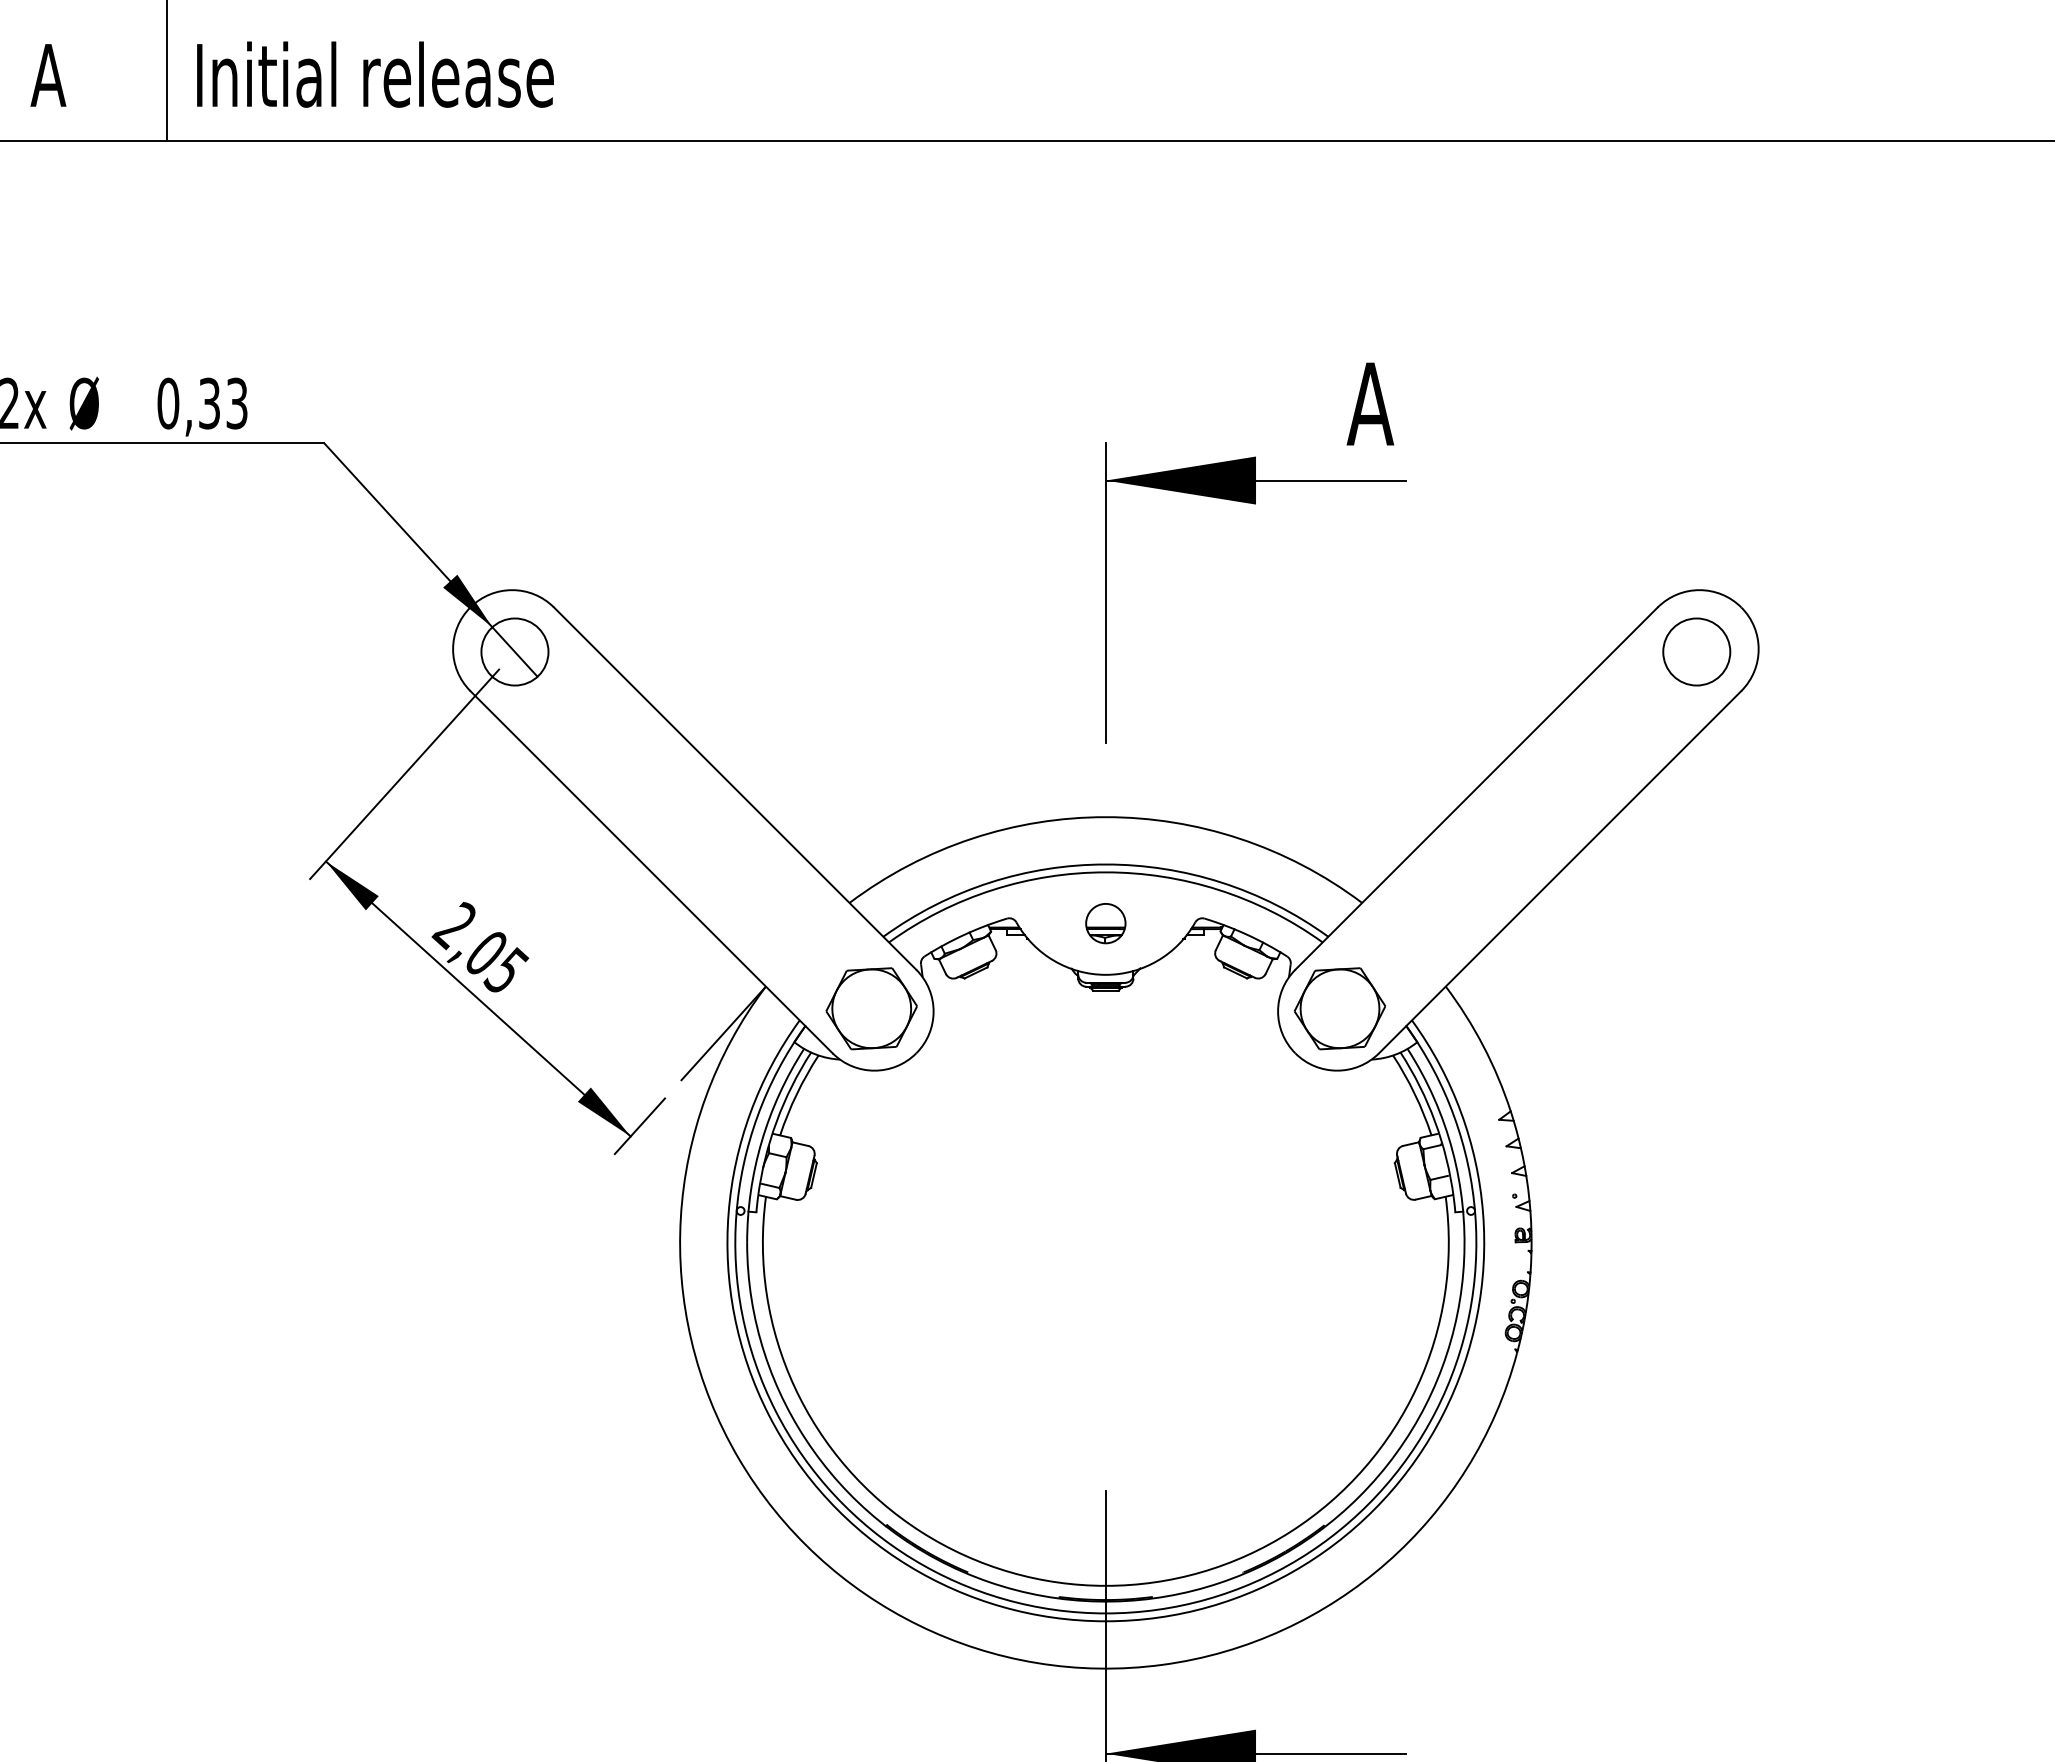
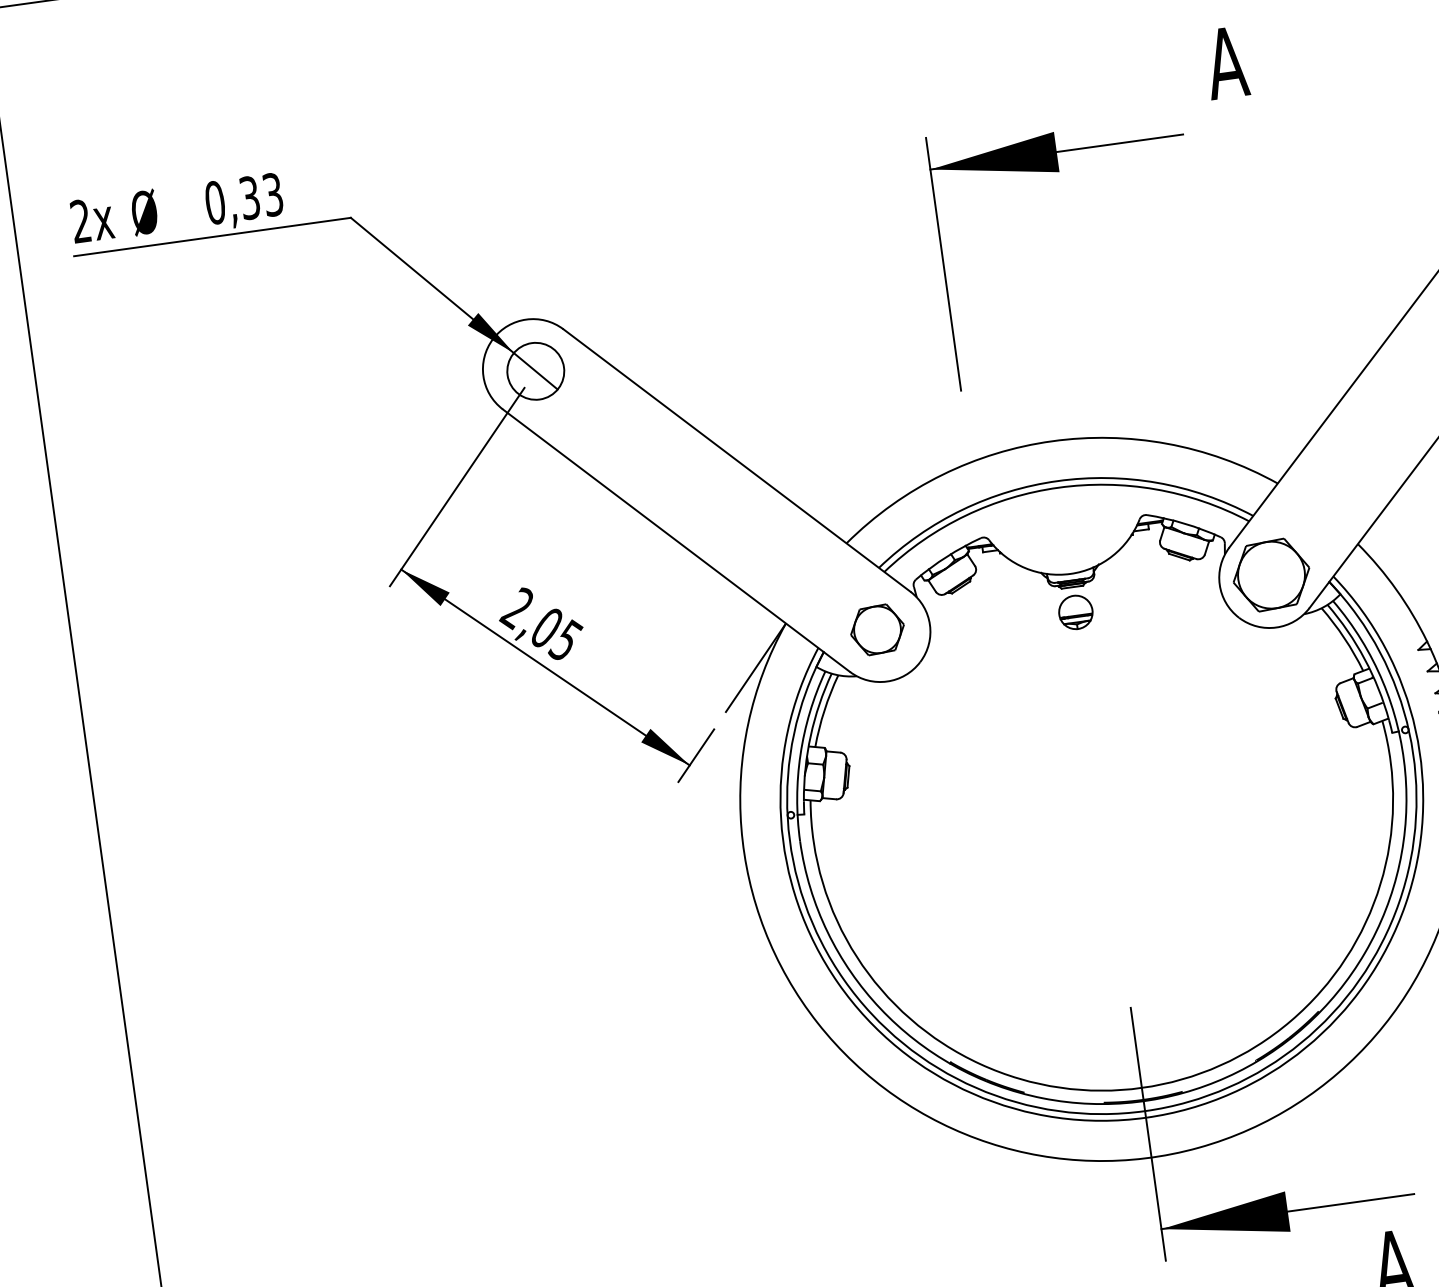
part: (1255, 504) -> (1059, 172), moved
part: (1105, 923) -> (1075, 612), moved
part: (871, 1008) -> (877, 629), size x0.7

